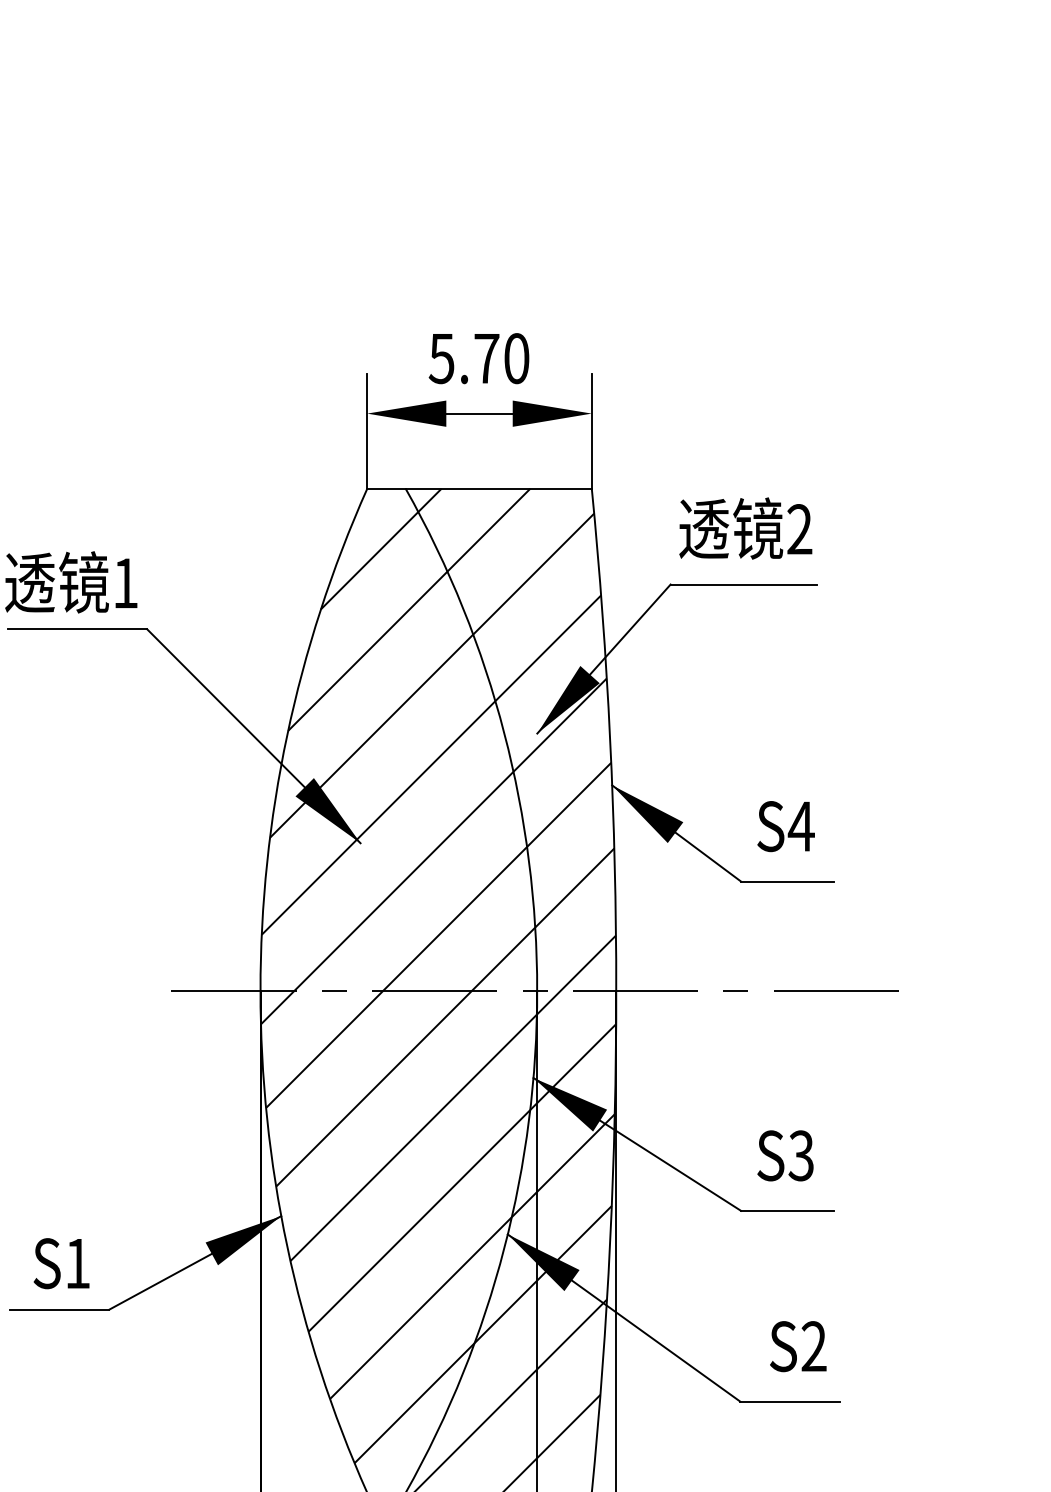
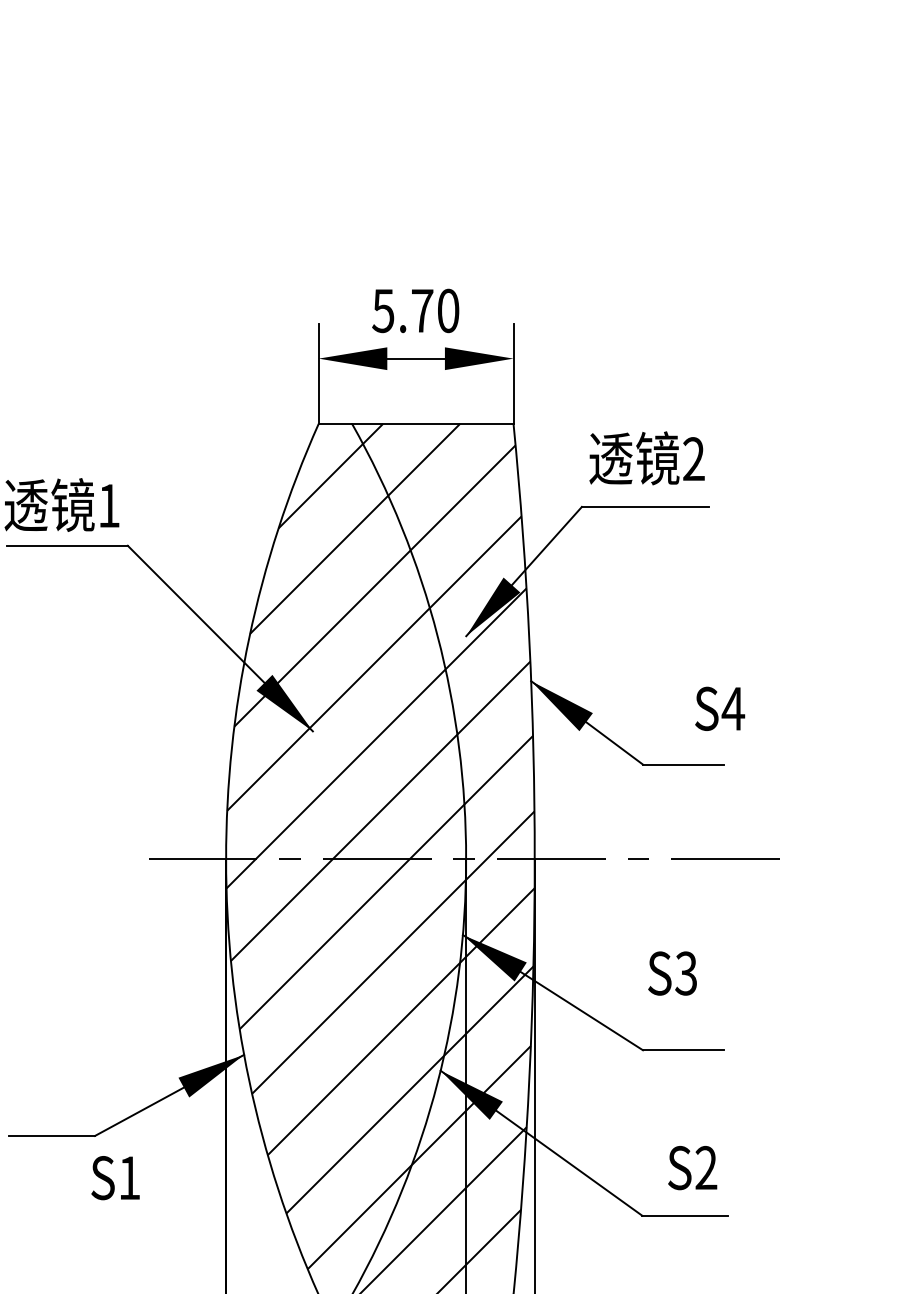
text: (786, 826) -> (720, 708), moved
text: (785, 1155) -> (672, 973), moved
text: (61, 1264) -> (115, 1178), moved

